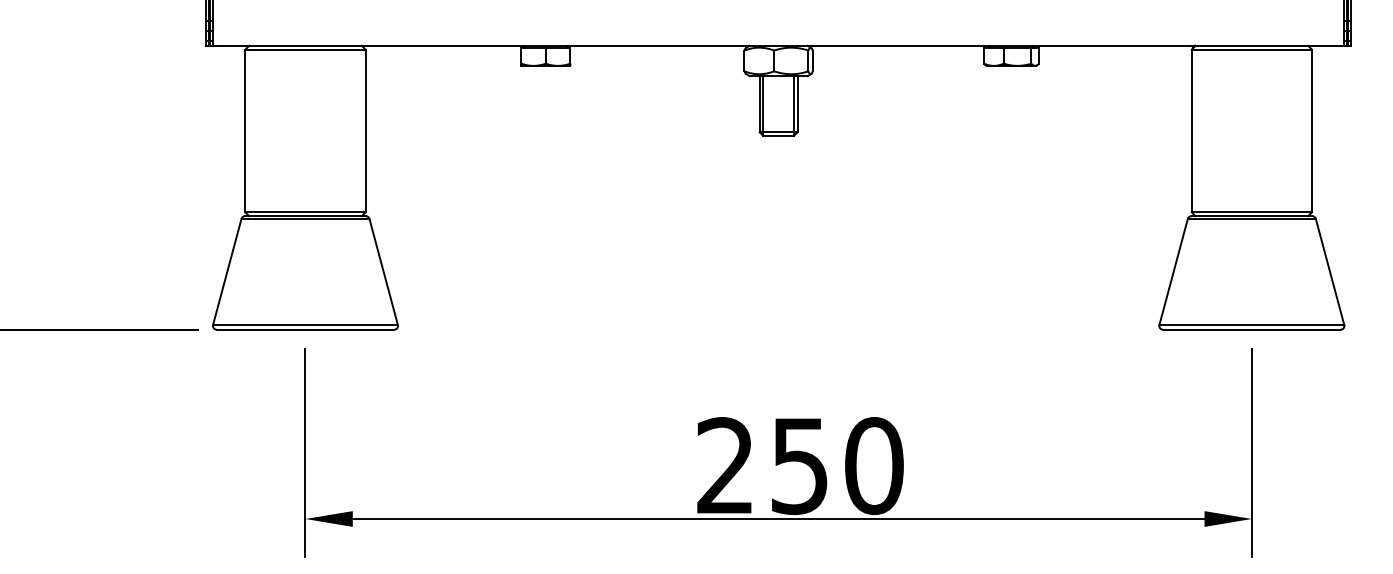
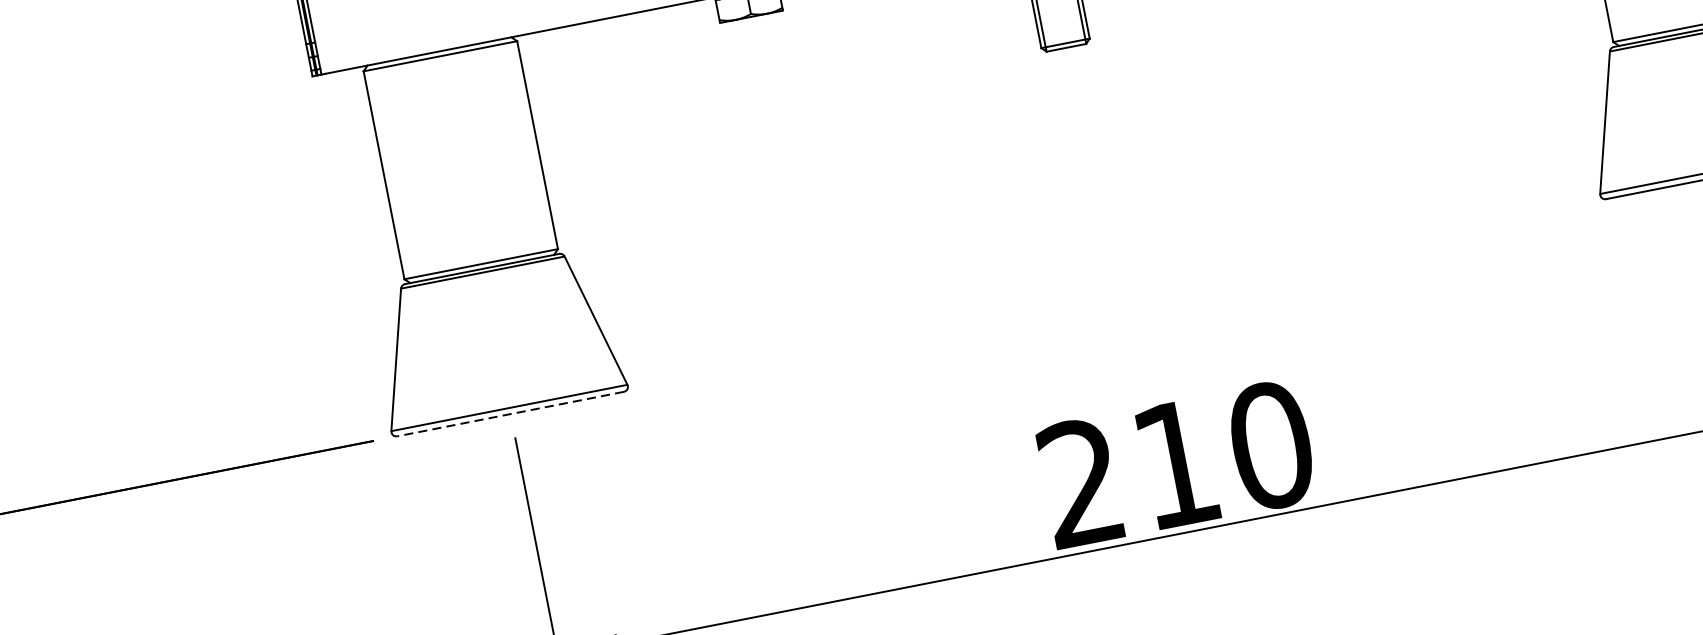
line: (305, 329) -> (510, 413), solid -> dashed
text: (799, 466) -> (1175, 464), 250 -> 210

